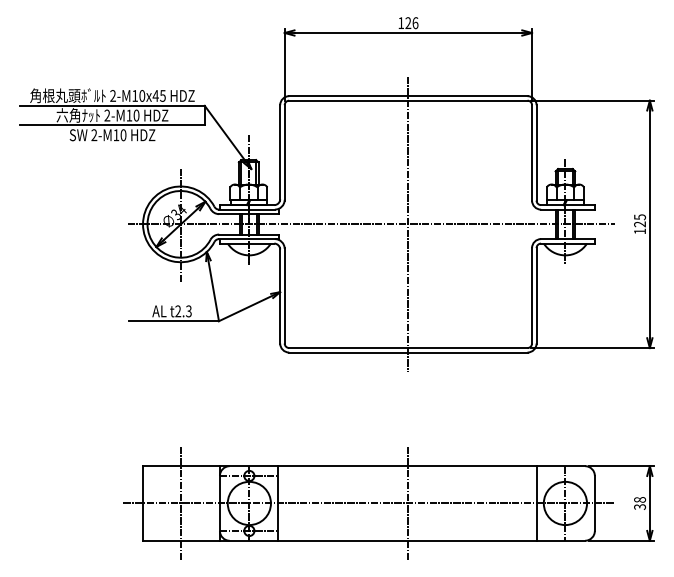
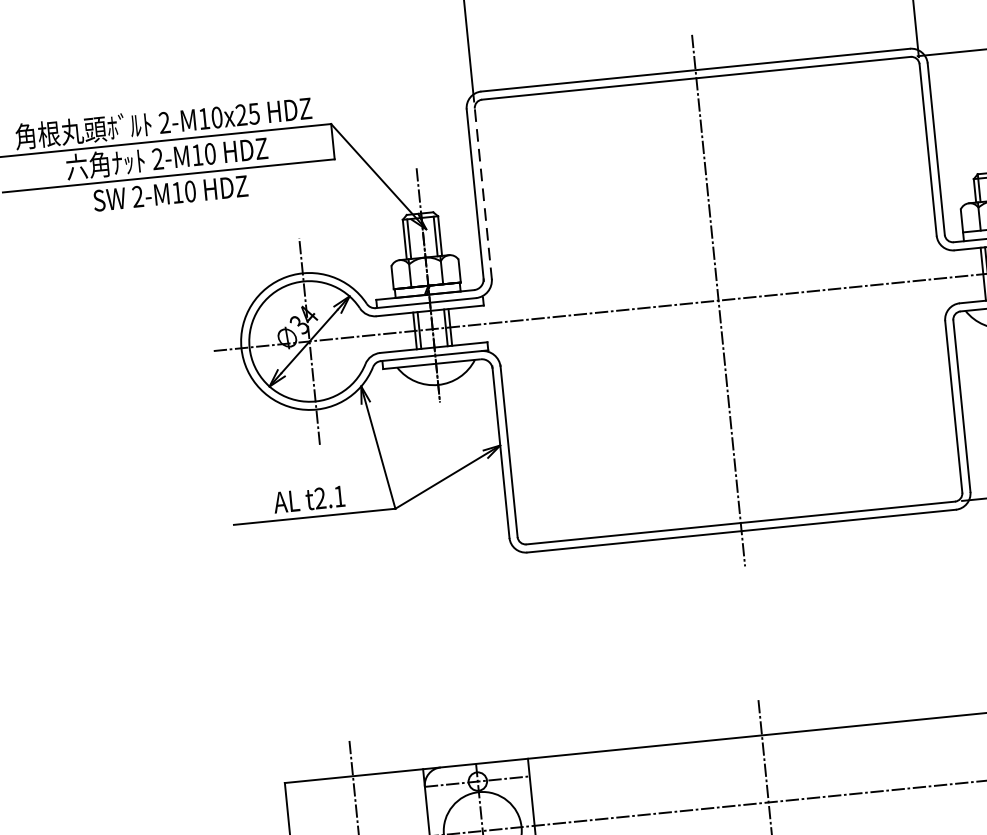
text: (155, 95) -> (240, 114), 2-M10x45 -> 2-M10x25
line: (284, 152) -> (482, 193), solid -> dashed
text: (188, 311) -> (338, 496), t2.3 -> t2.1

